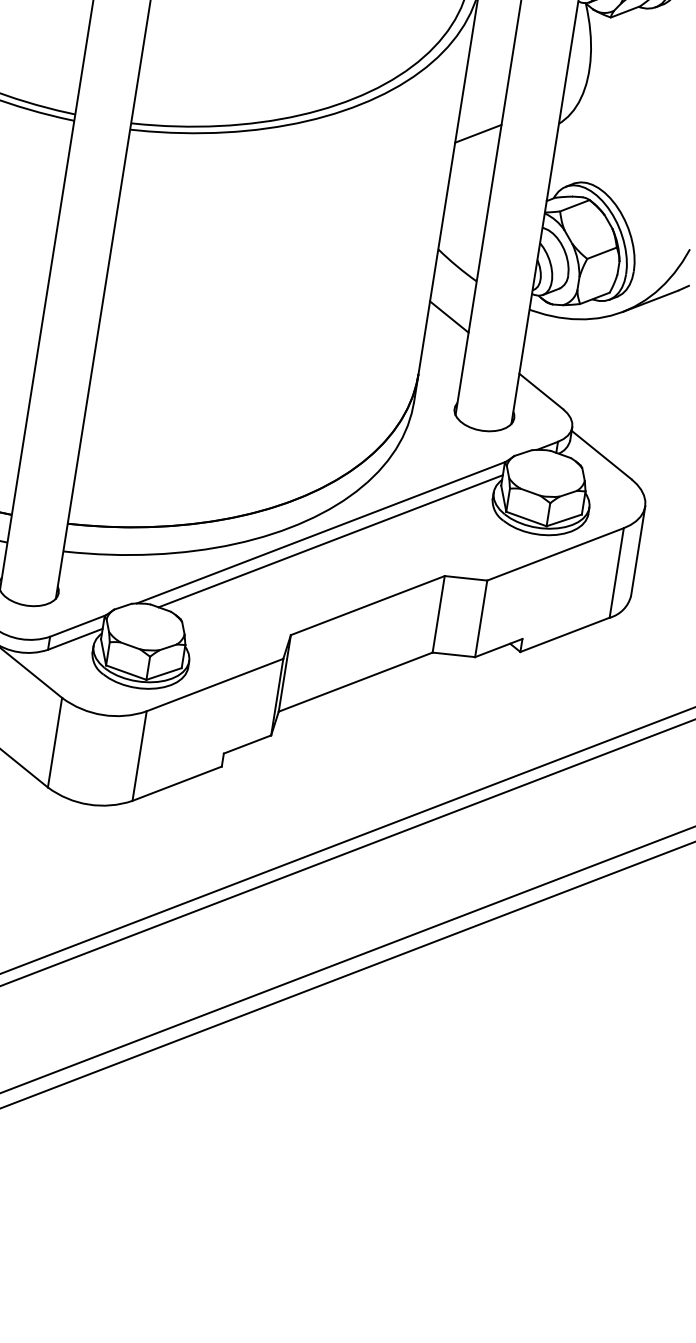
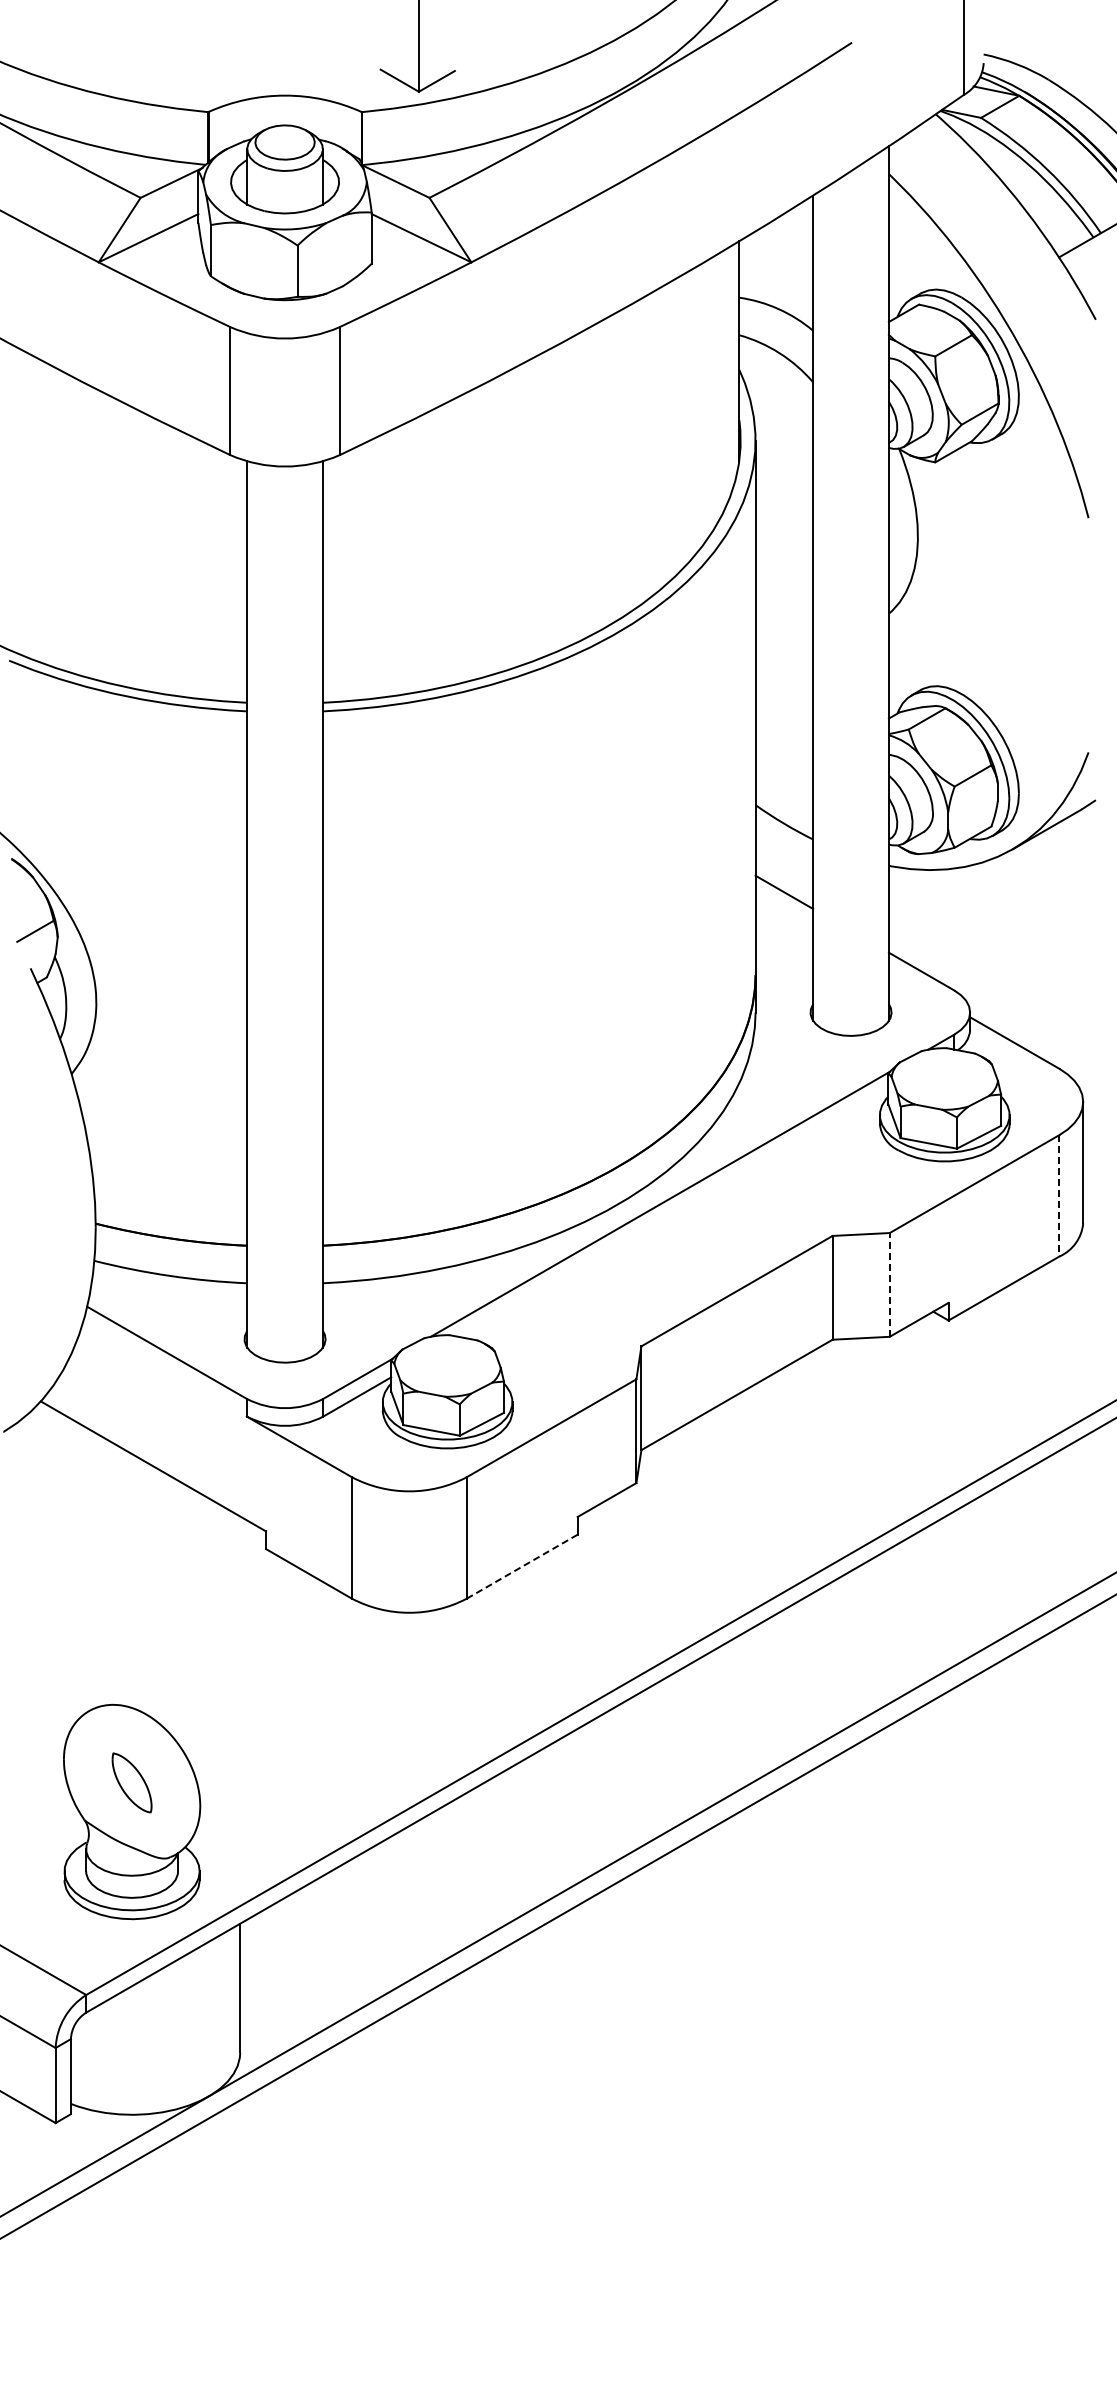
line: (478, 133) -> (784, 643), removed
line: (330, 541) -> (674, 1213), removed
line: (616, 572) -> (1059, 1195), solid -> dashed
line: (481, 618) -> (889, 1284), solid -> dashed
line: (176, 783) -> (521, 1566), solid -> dashed

